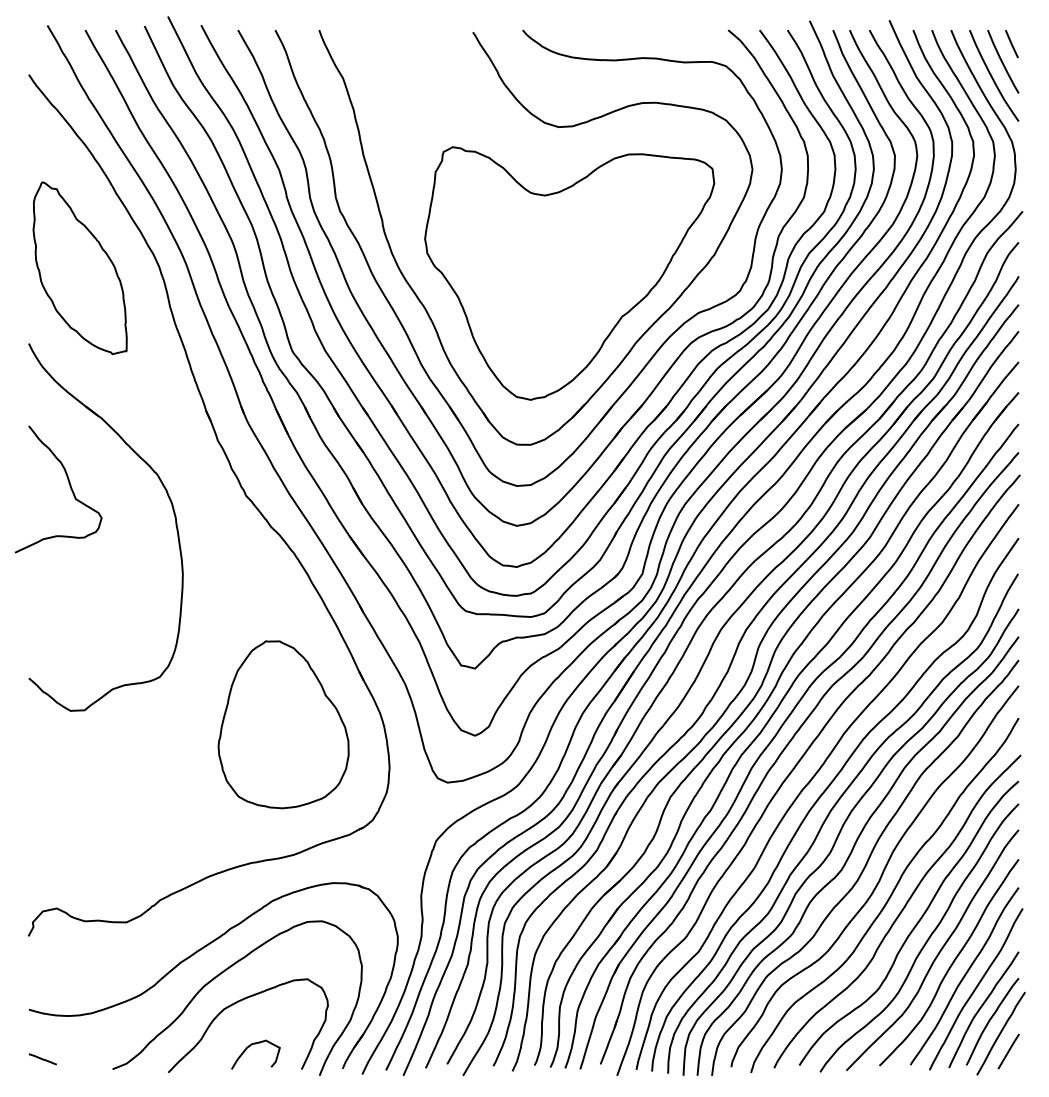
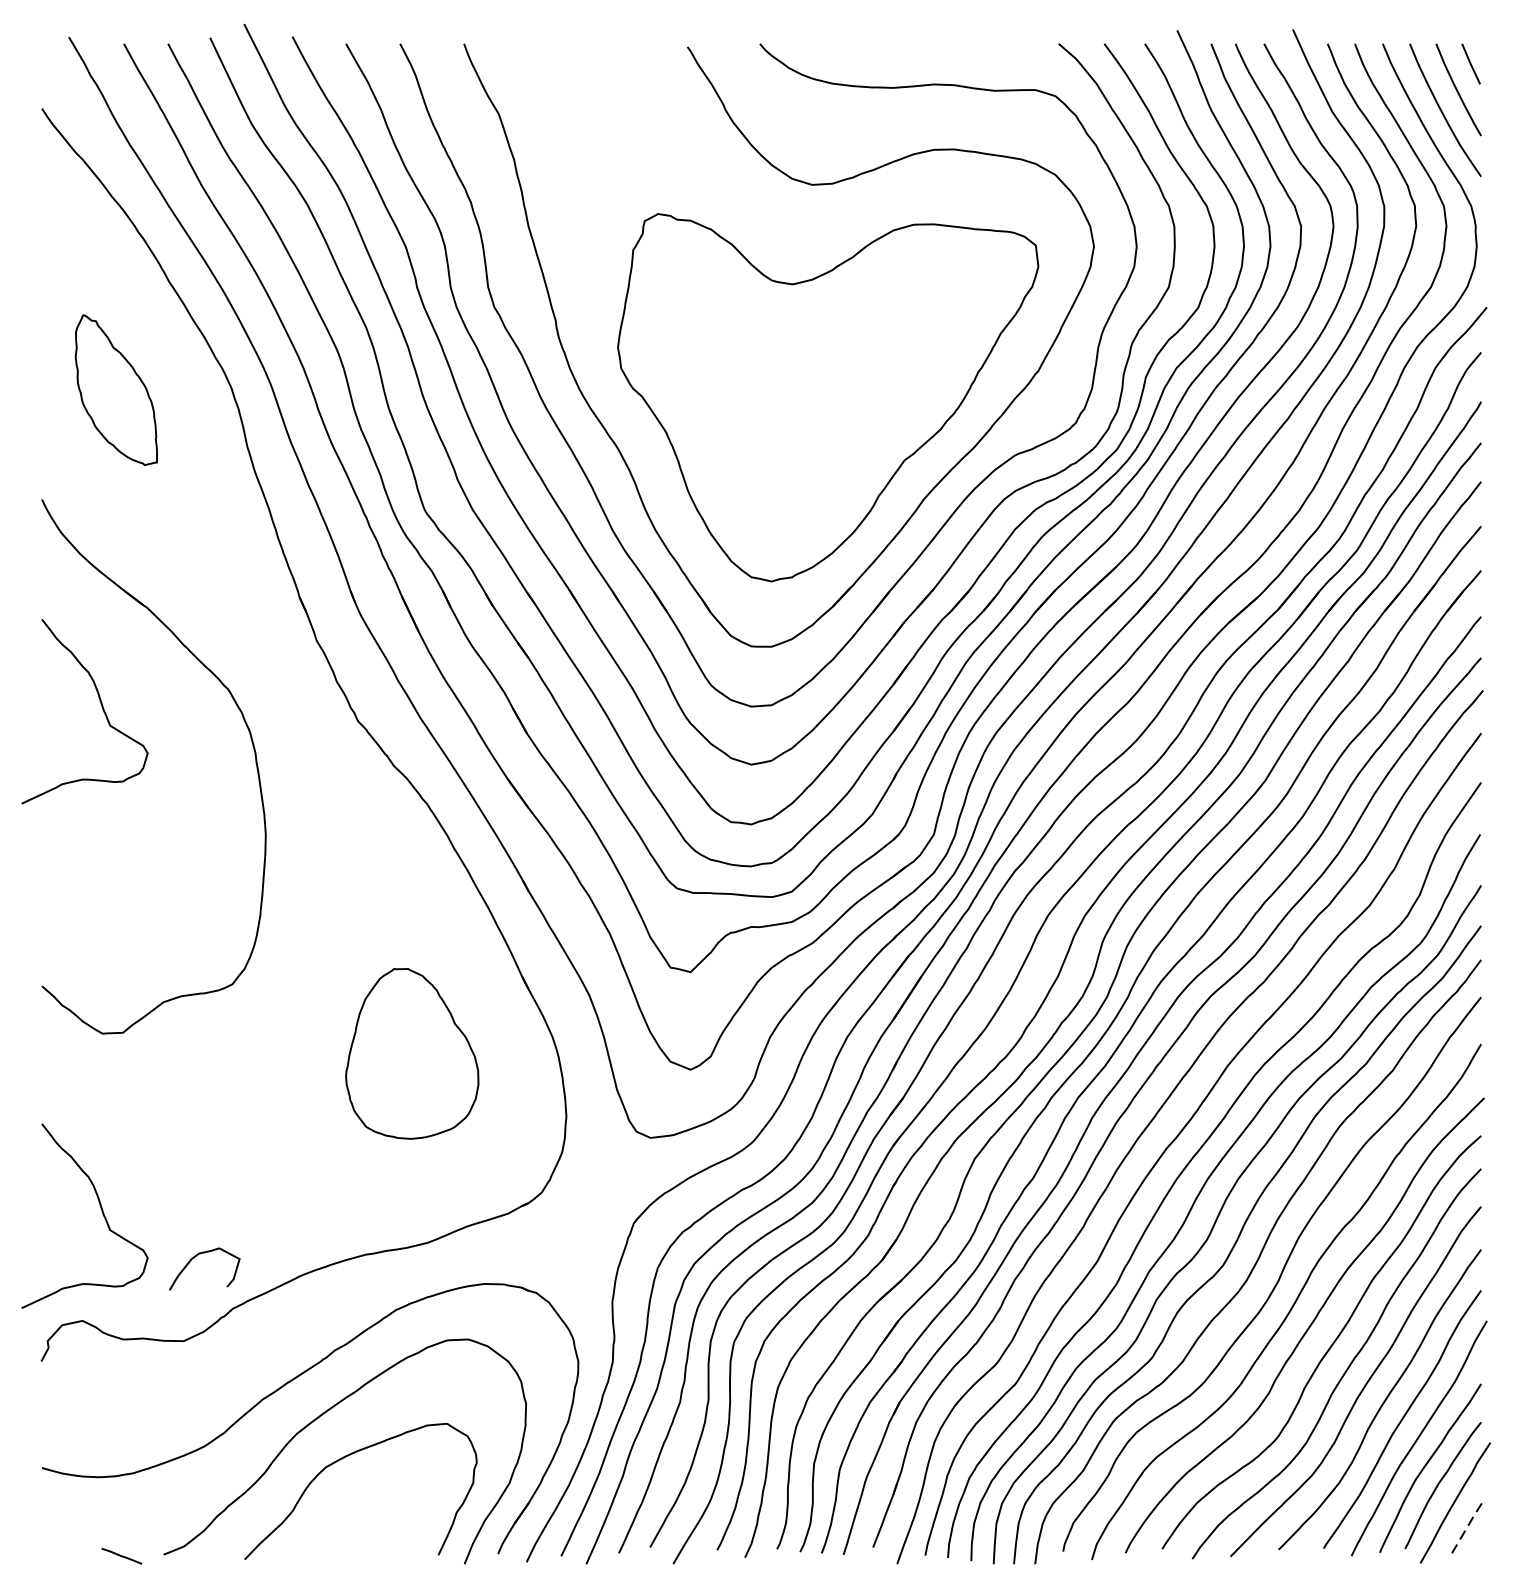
part: (79, 268) -> (115, 390), size x0.6
part: (283, 724) -> (412, 1053), size x0.7
curve: (69, 833) -> (100, 1211), added
curve: (249, 1047) -> (195, 1258), moved
line: (1008, 1051) -> (1466, 1528), solid -> dashed
line: (42, 1059) -> (121, 1556), moved

